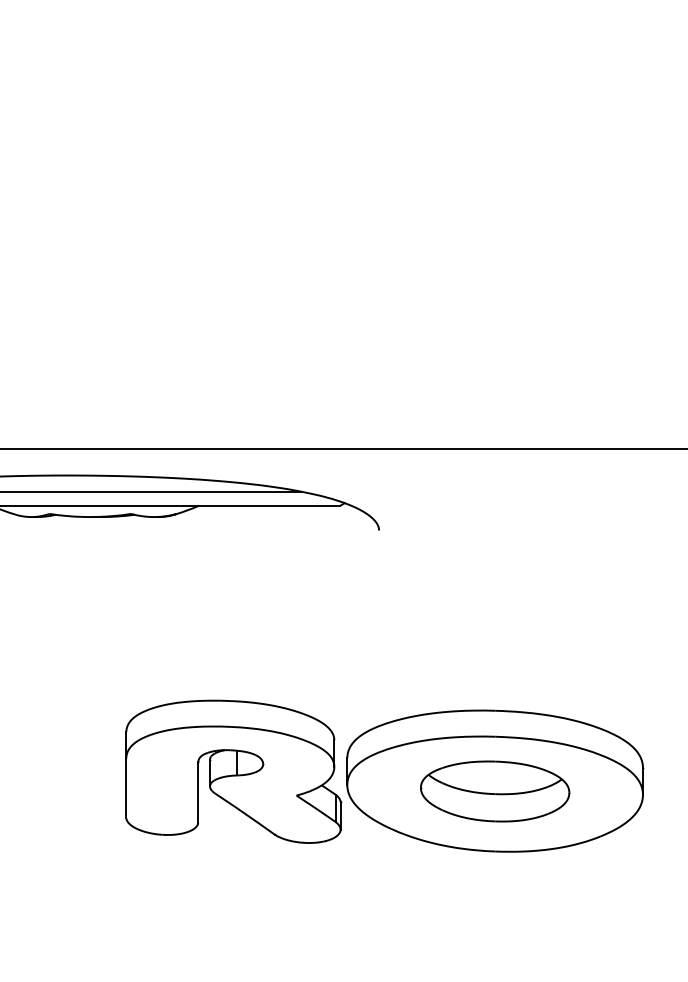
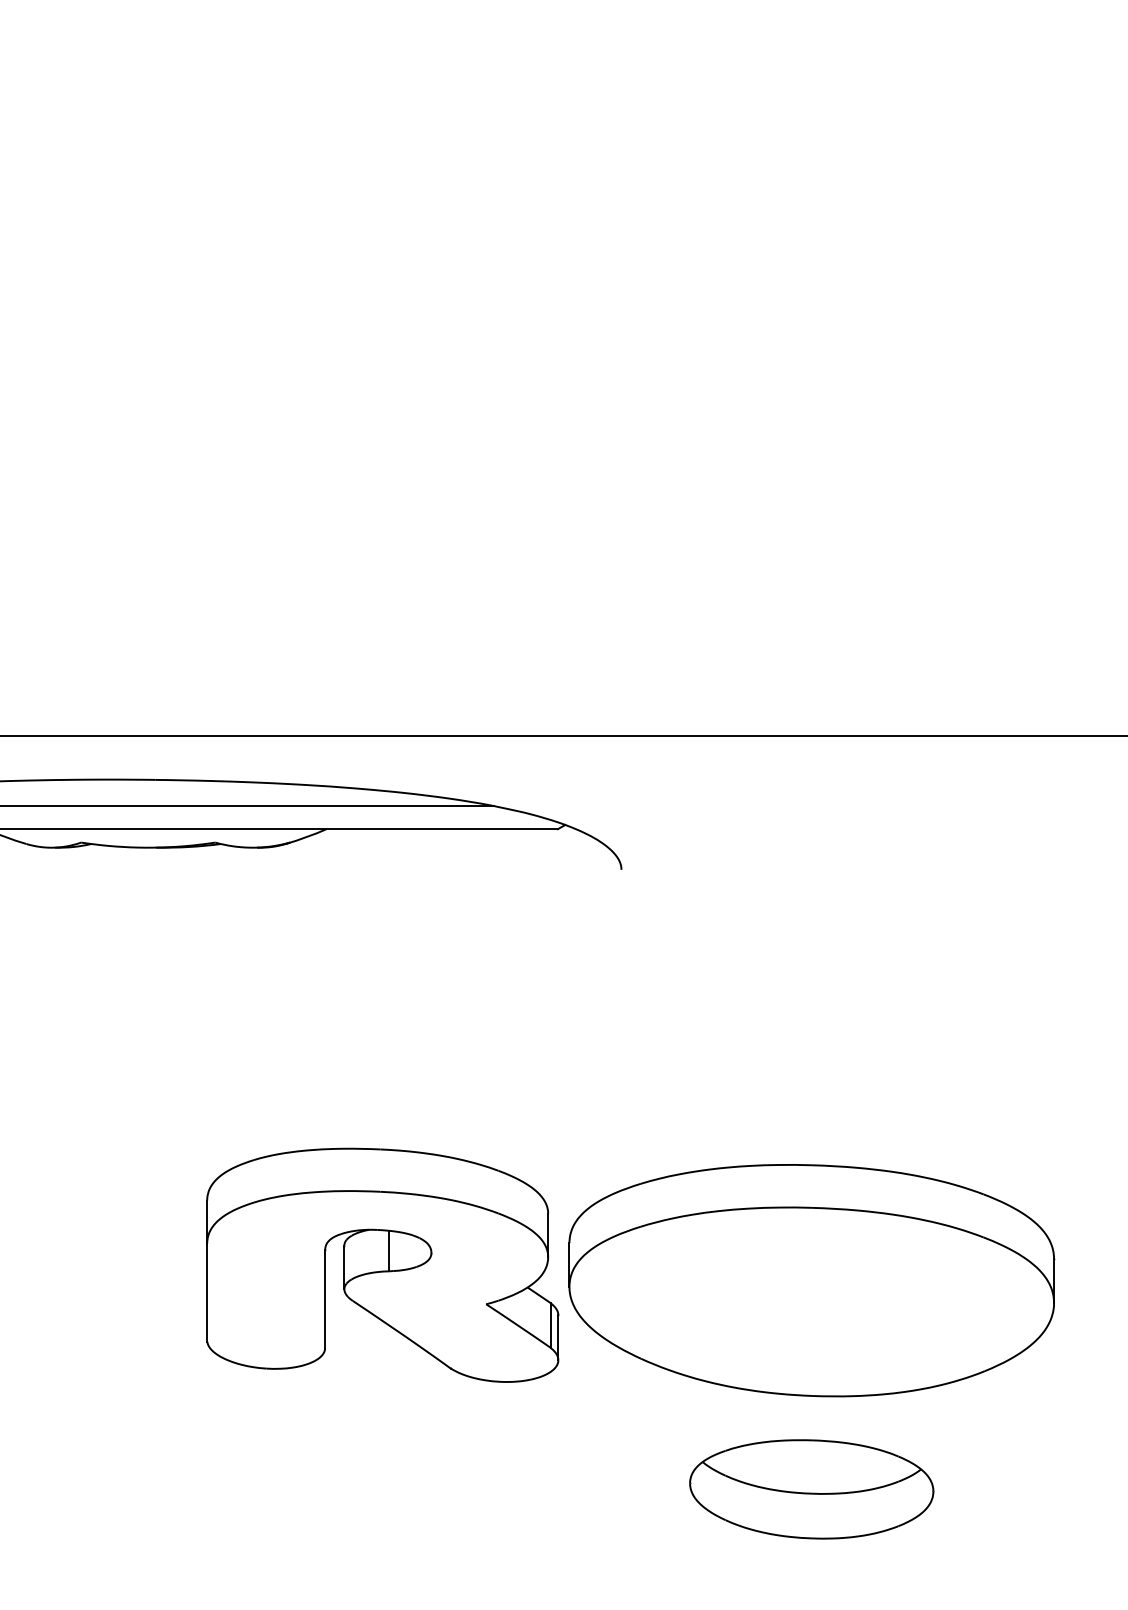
part: (495, 791) -> (812, 1489), moved

